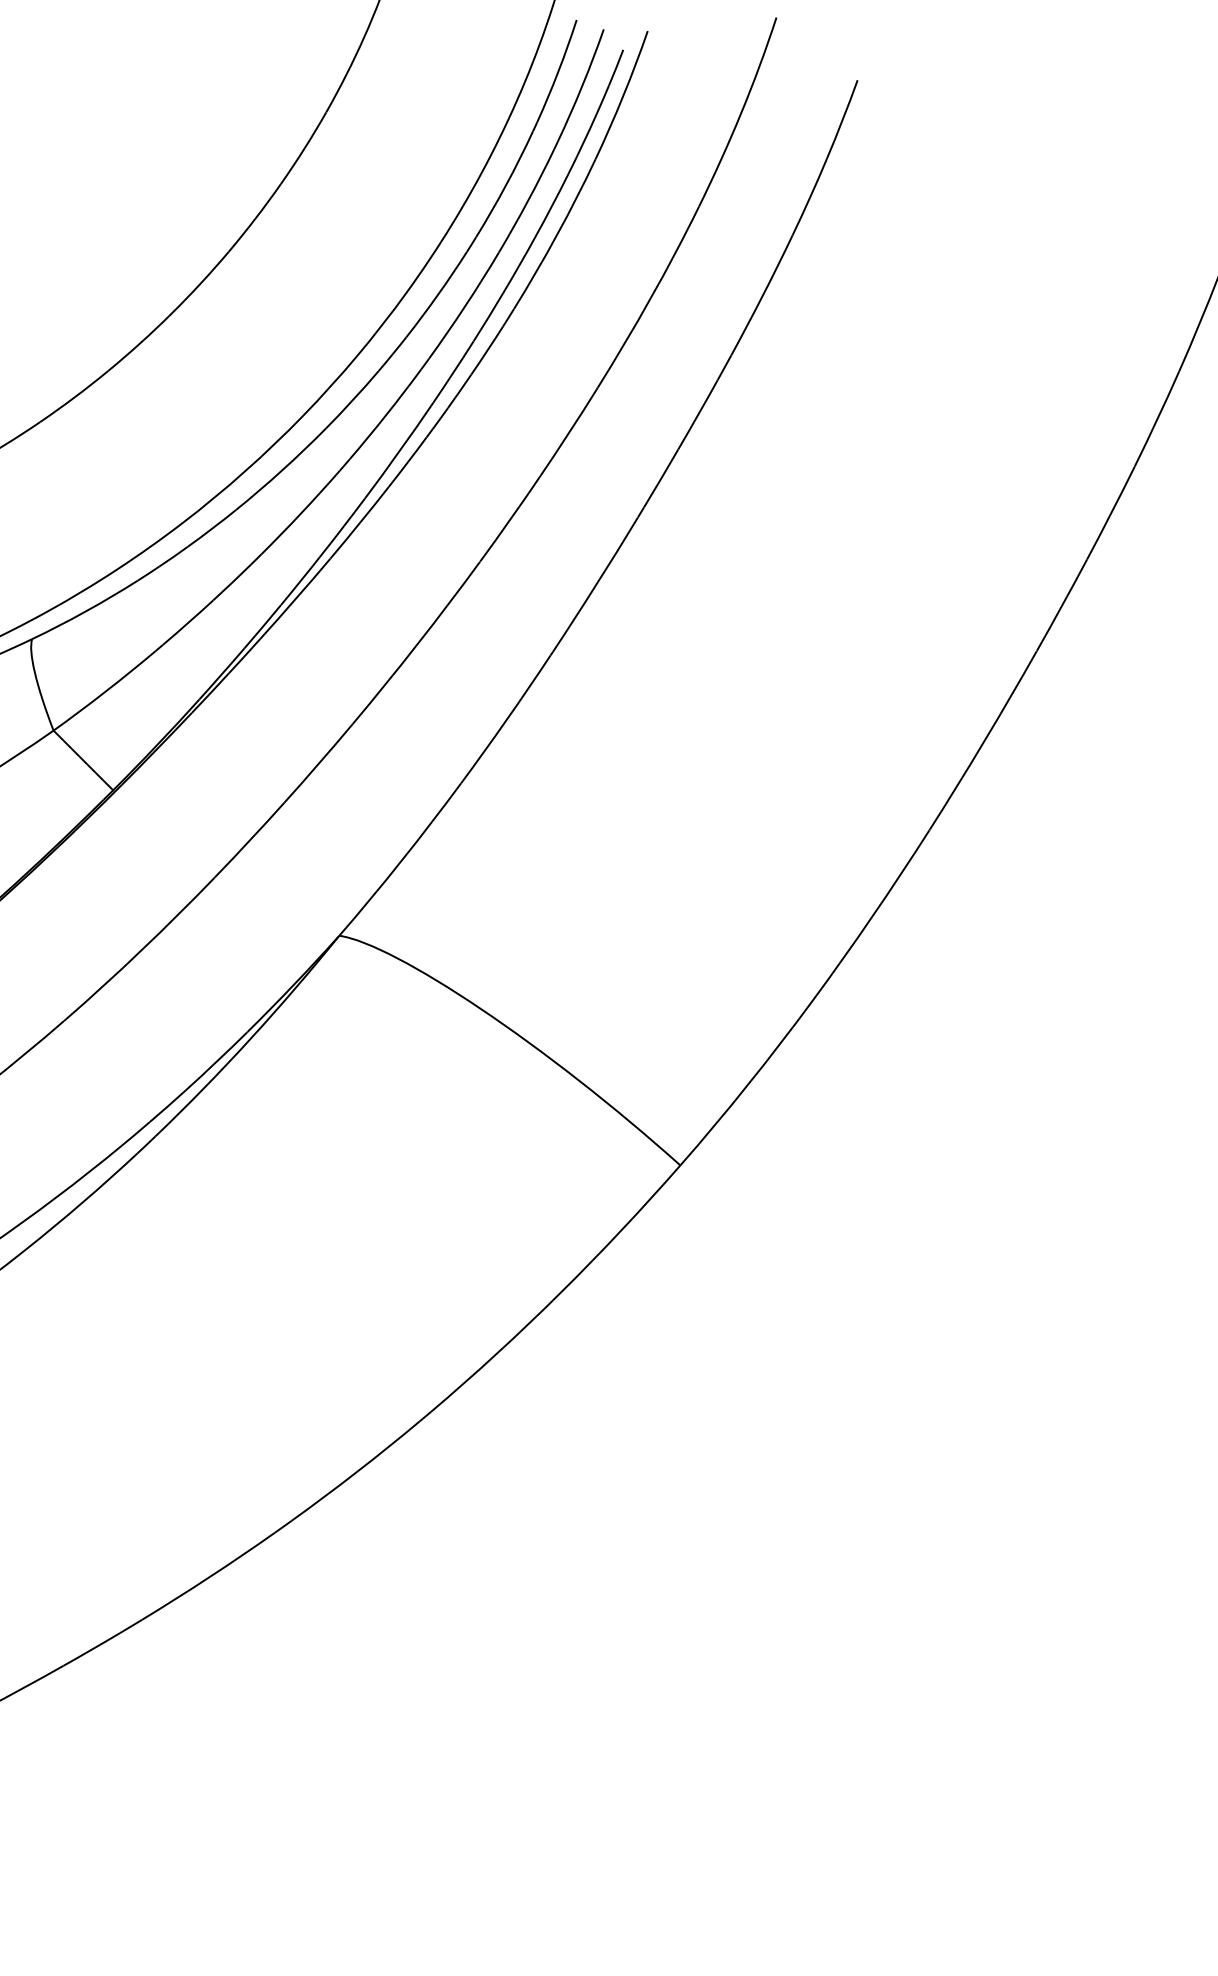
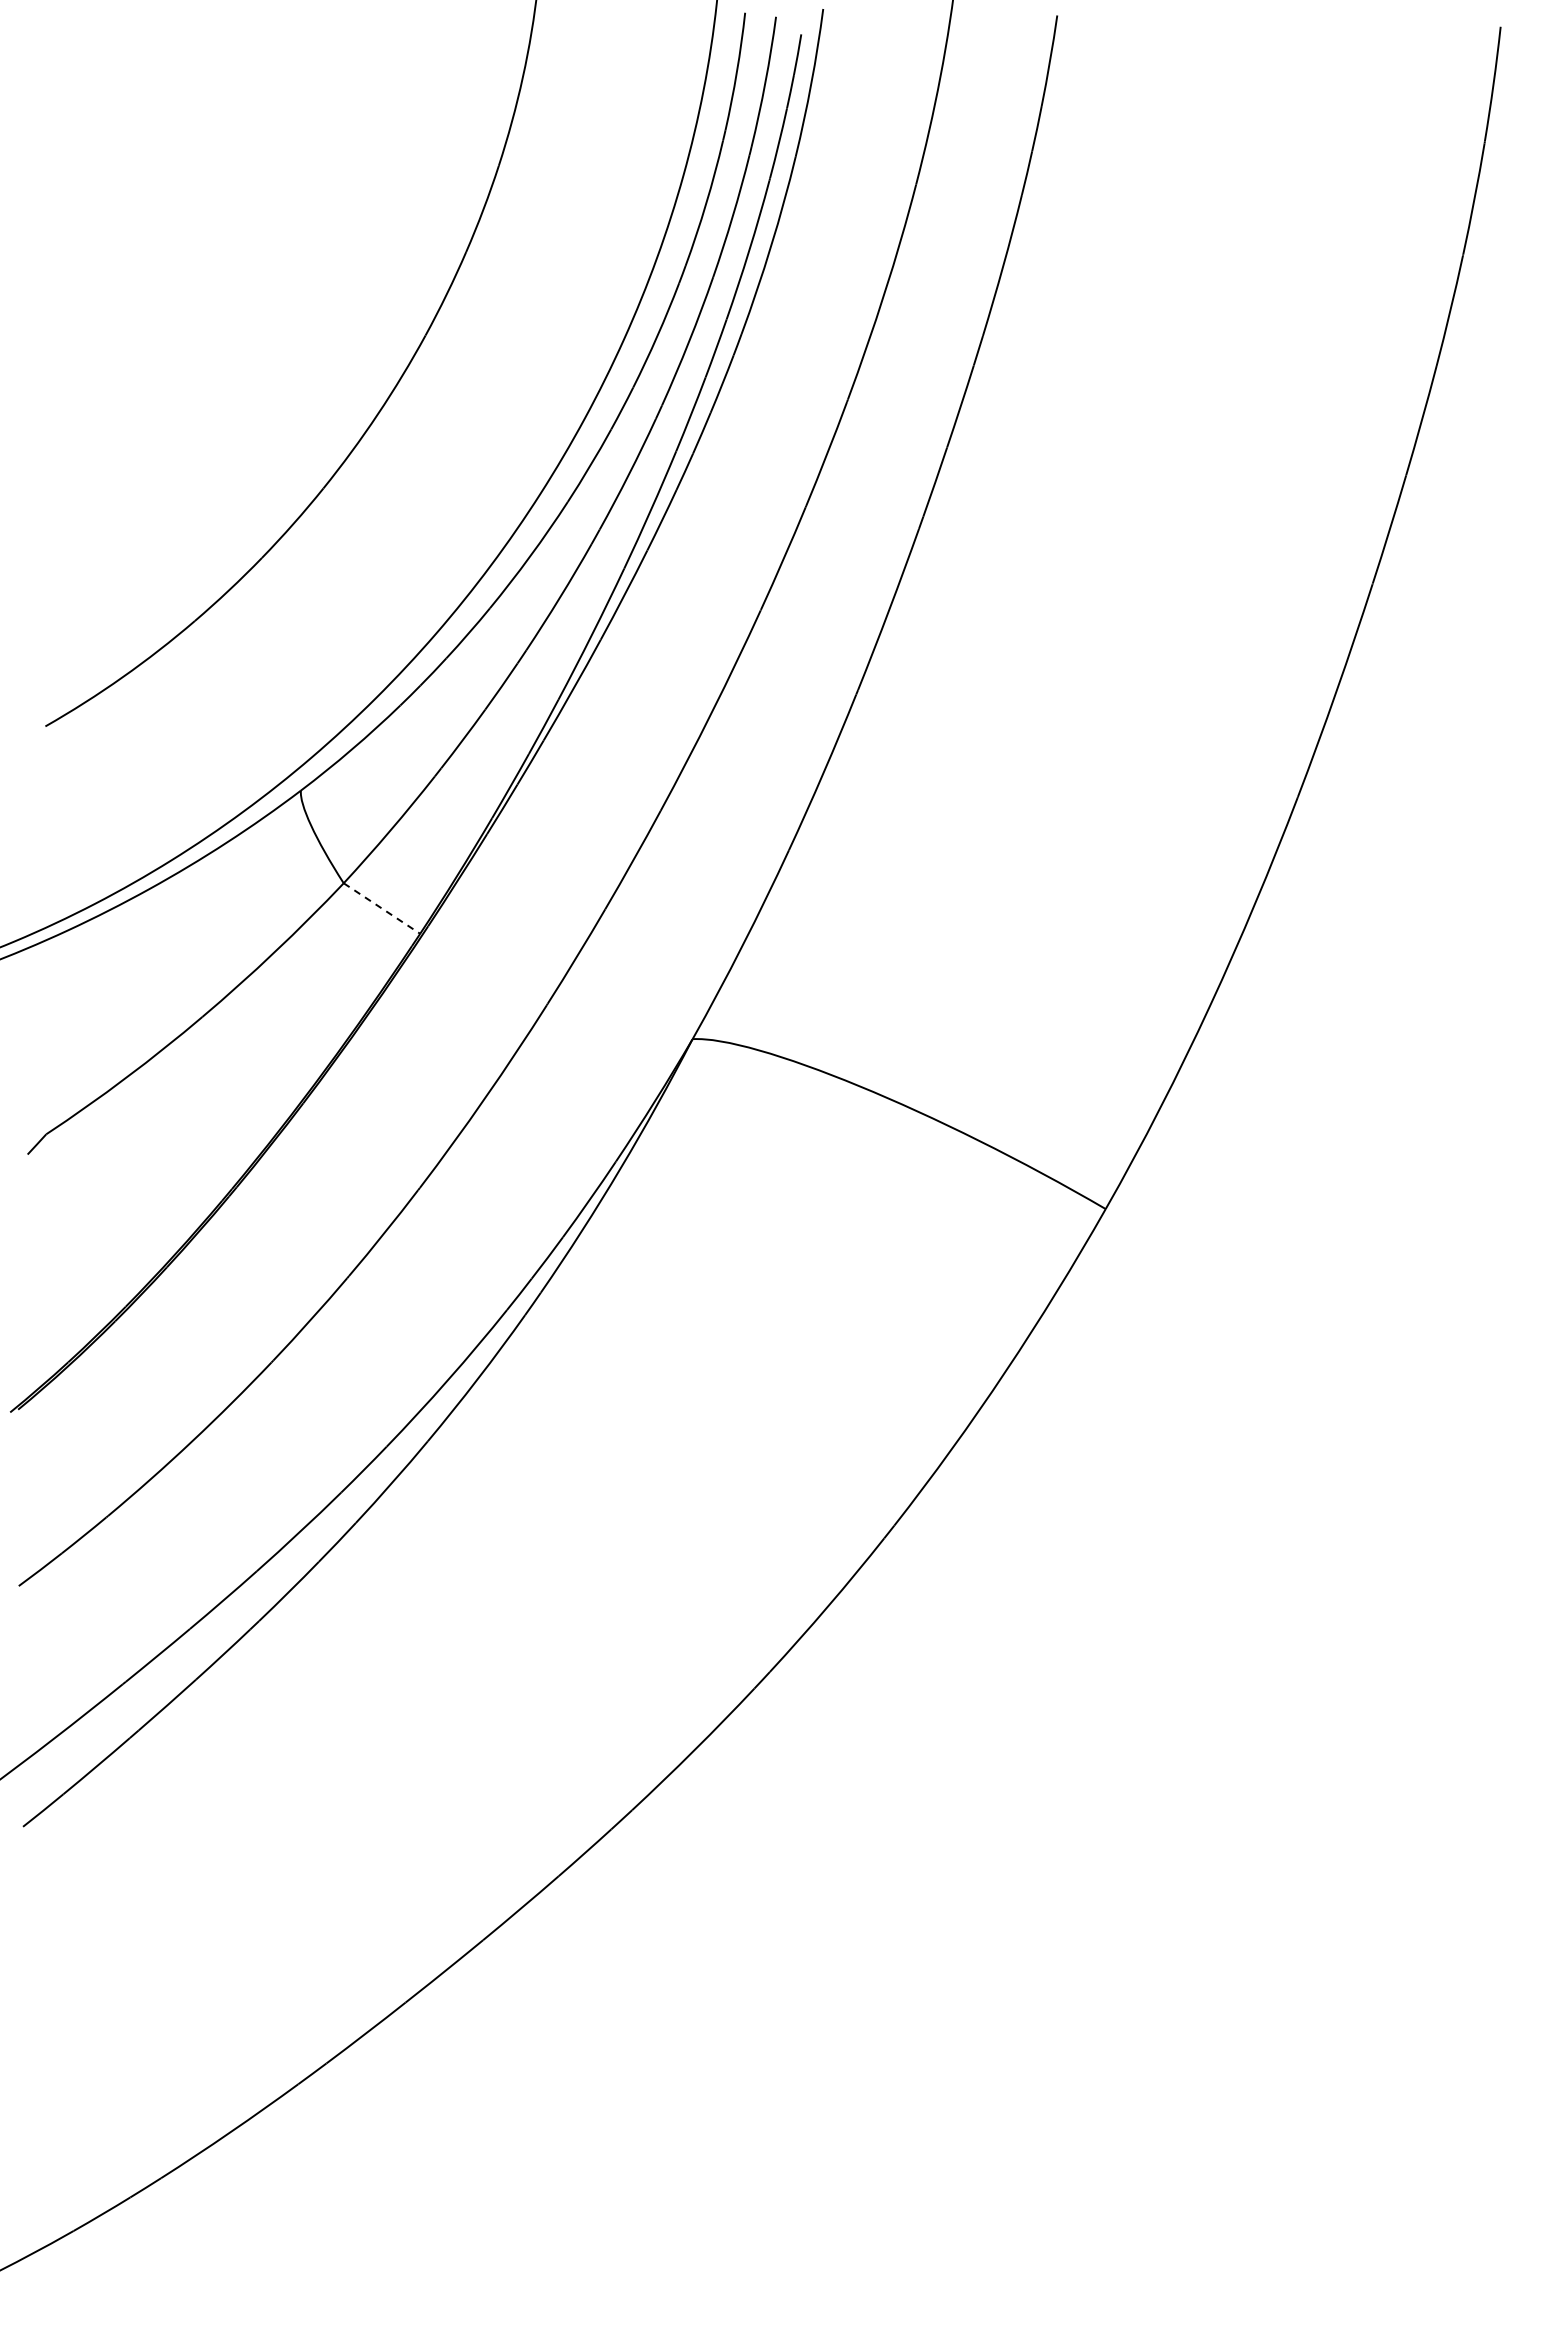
line: (82, 760) -> (381, 908), solid -> dashed

